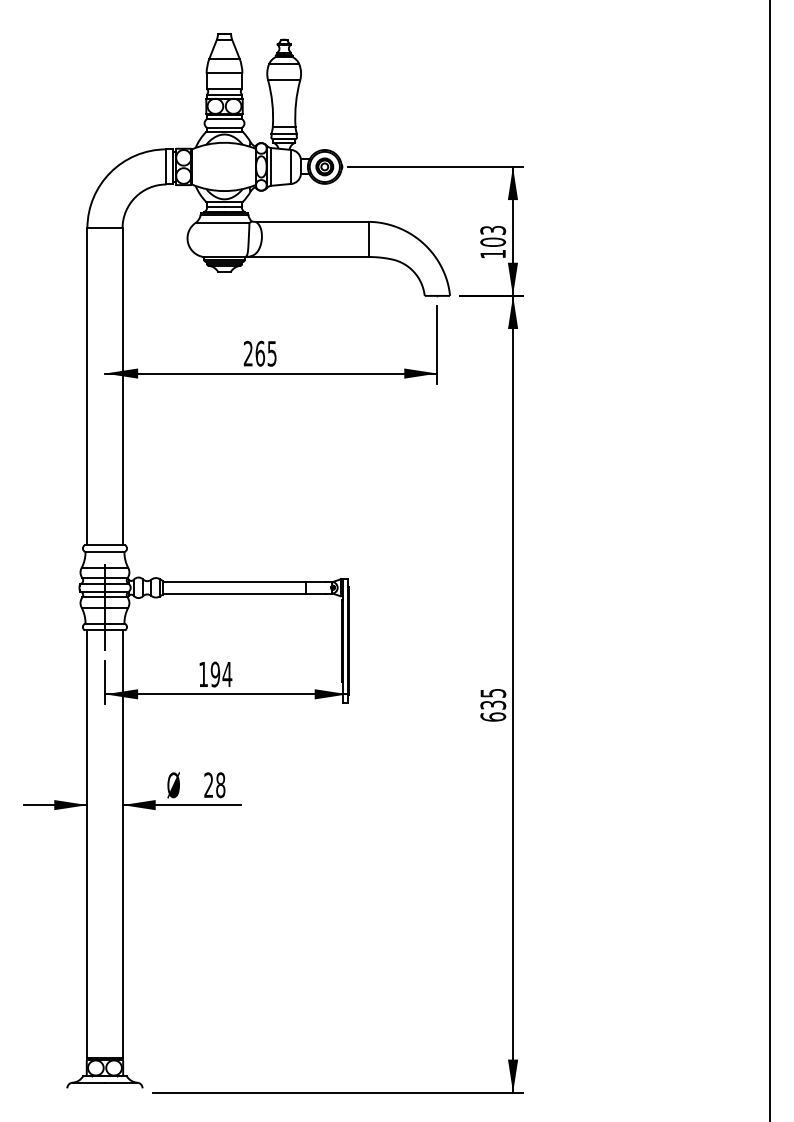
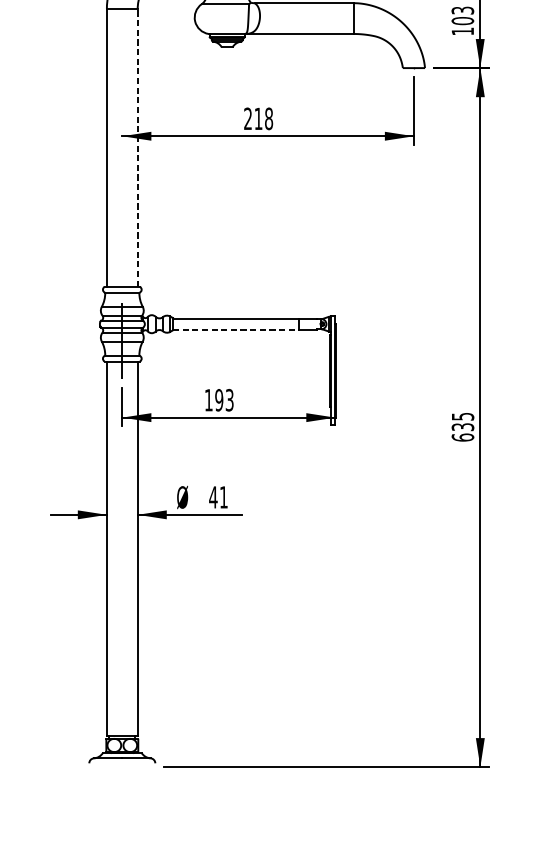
text: (265, 353) -> (263, 118), 265 -> 218
line: (122, 386) -> (137, 147), solid -> dashed
line: (234, 594) -> (235, 330), solid -> dashed
text: (227, 674) -> (229, 400), 194 -> 193
text: (214, 785) -> (218, 497), 28 -> 41

